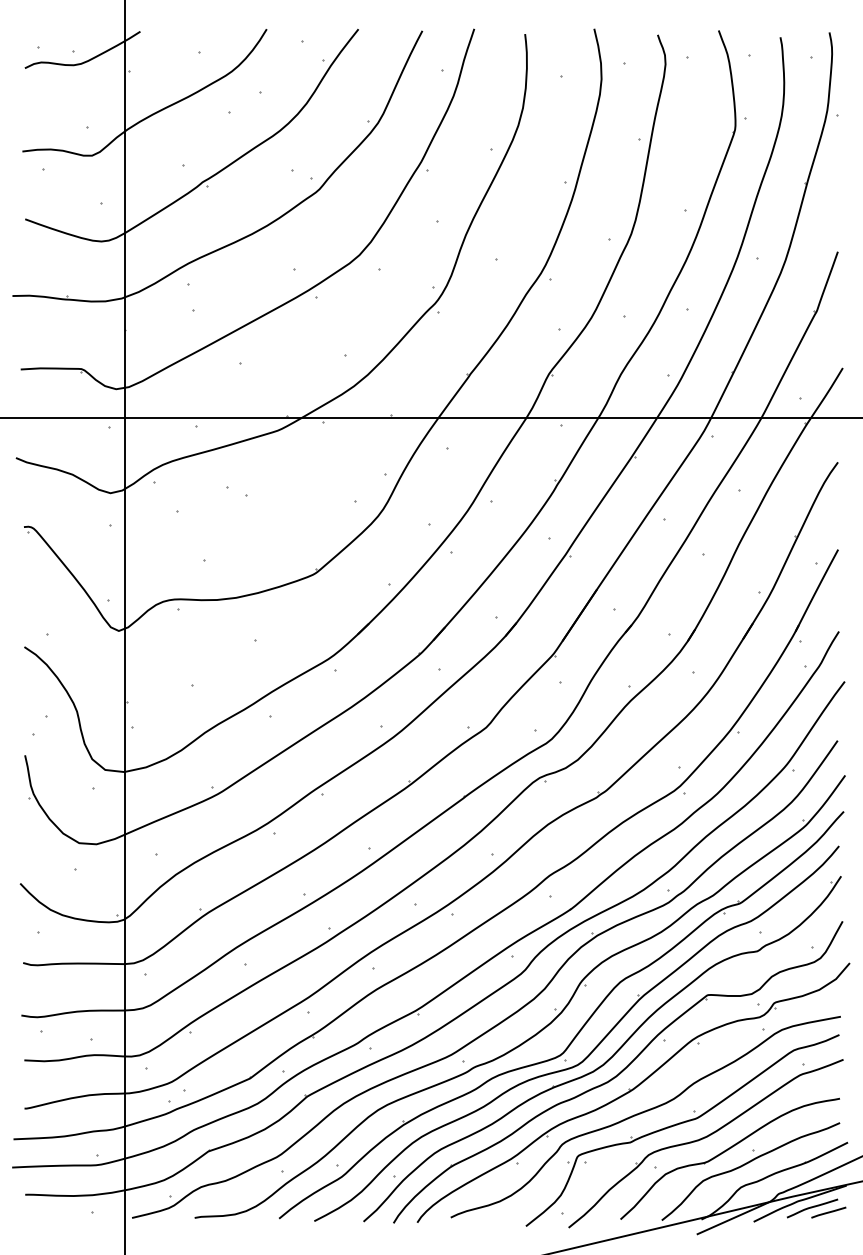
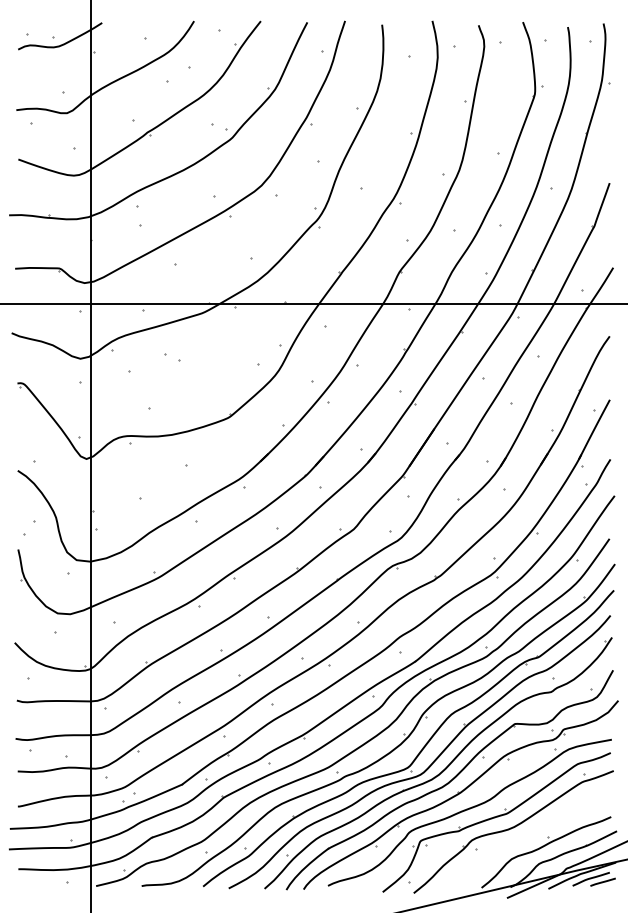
part: (725, 1152) -> (527, 838), removed

